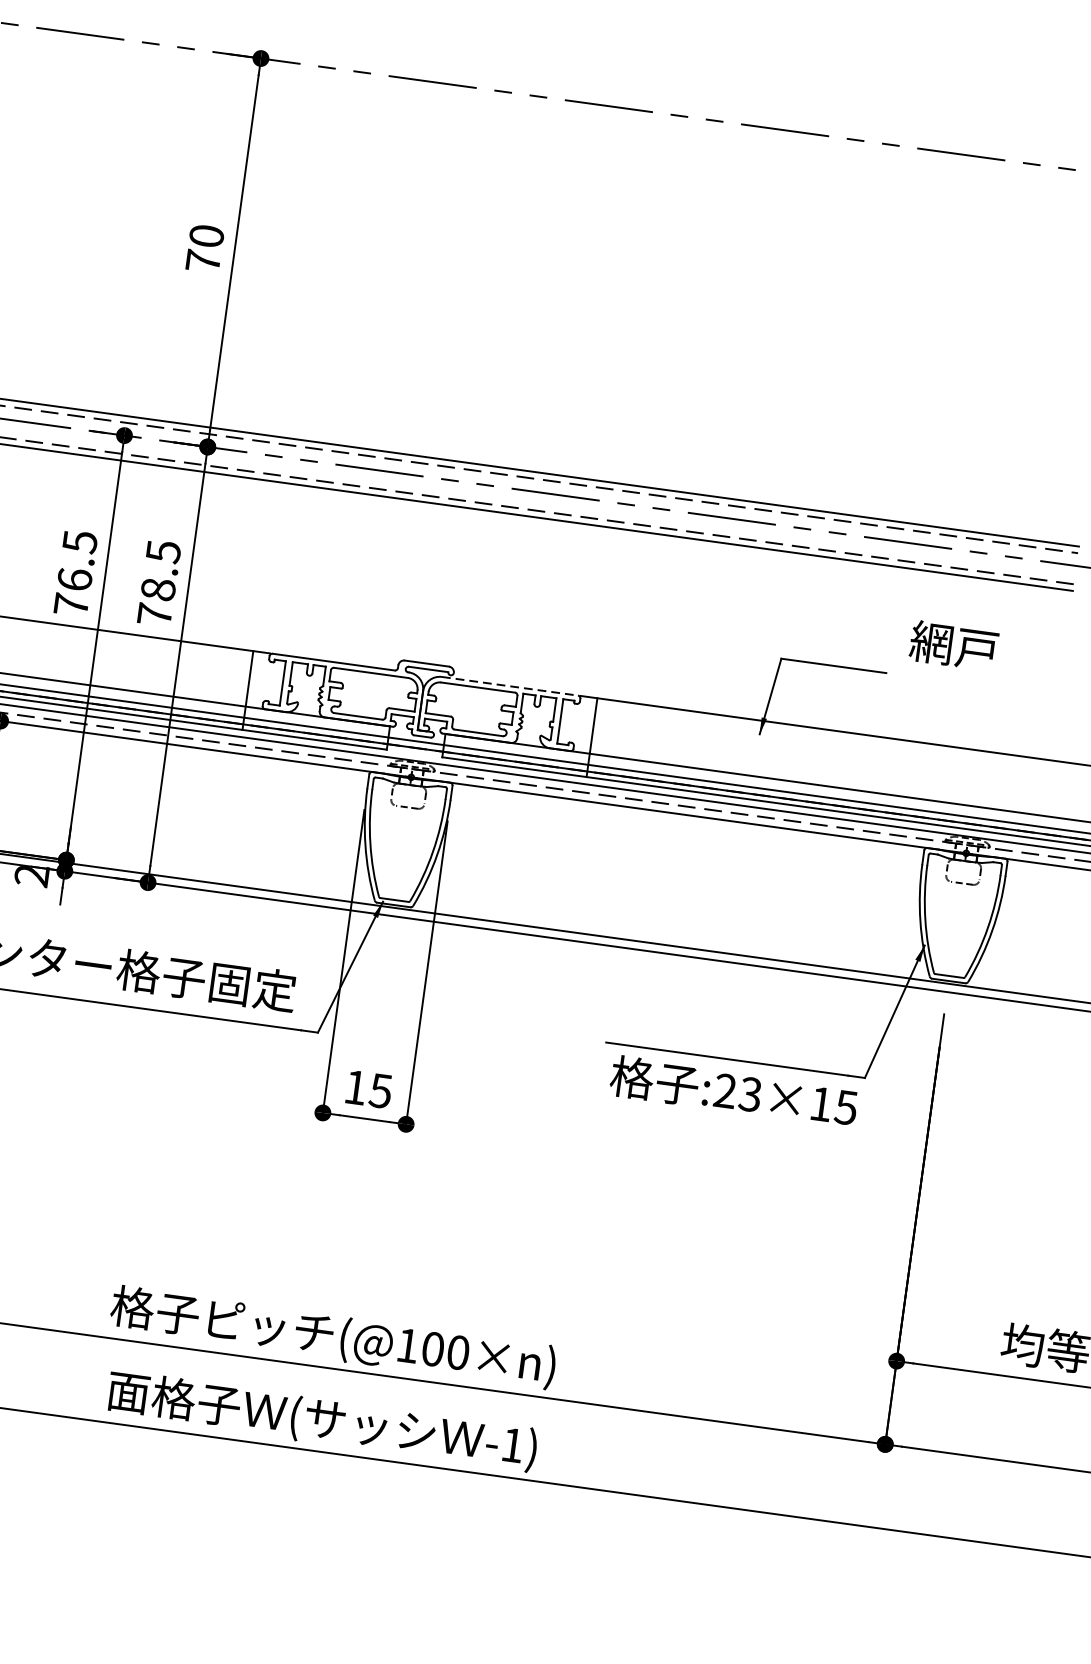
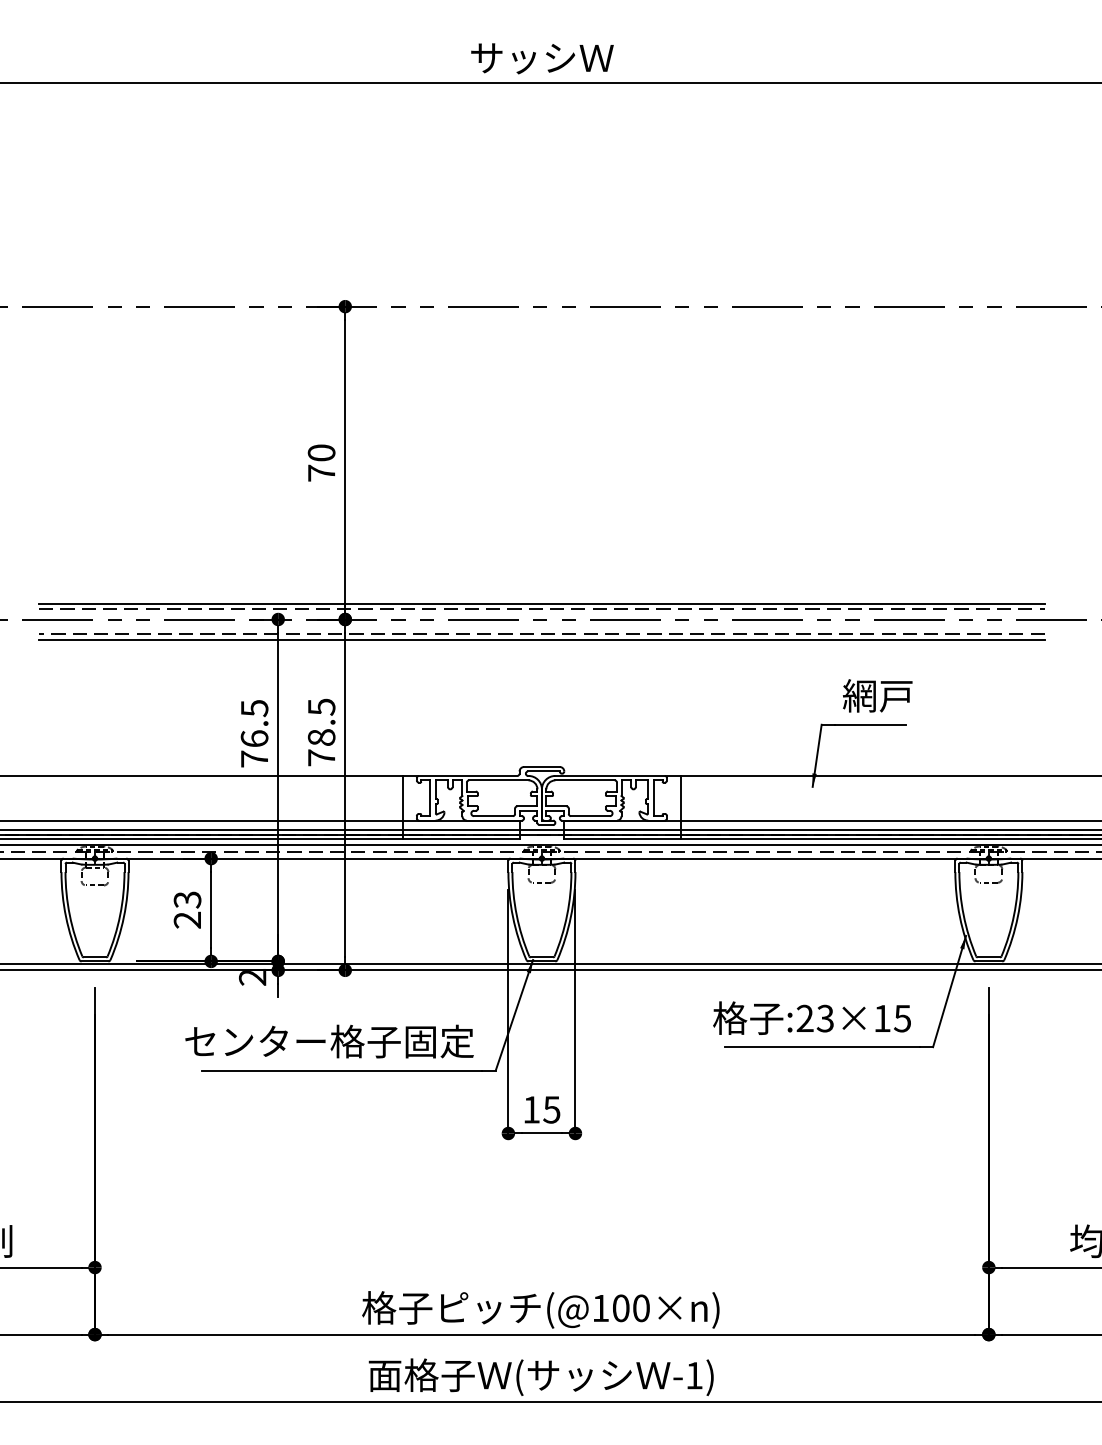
text: (953, 645) -> (877, 695), moved
line: (510, 685) -> (610, 775), dashed -> solid
text: (733, 1090) -> (811, 1017), moved

